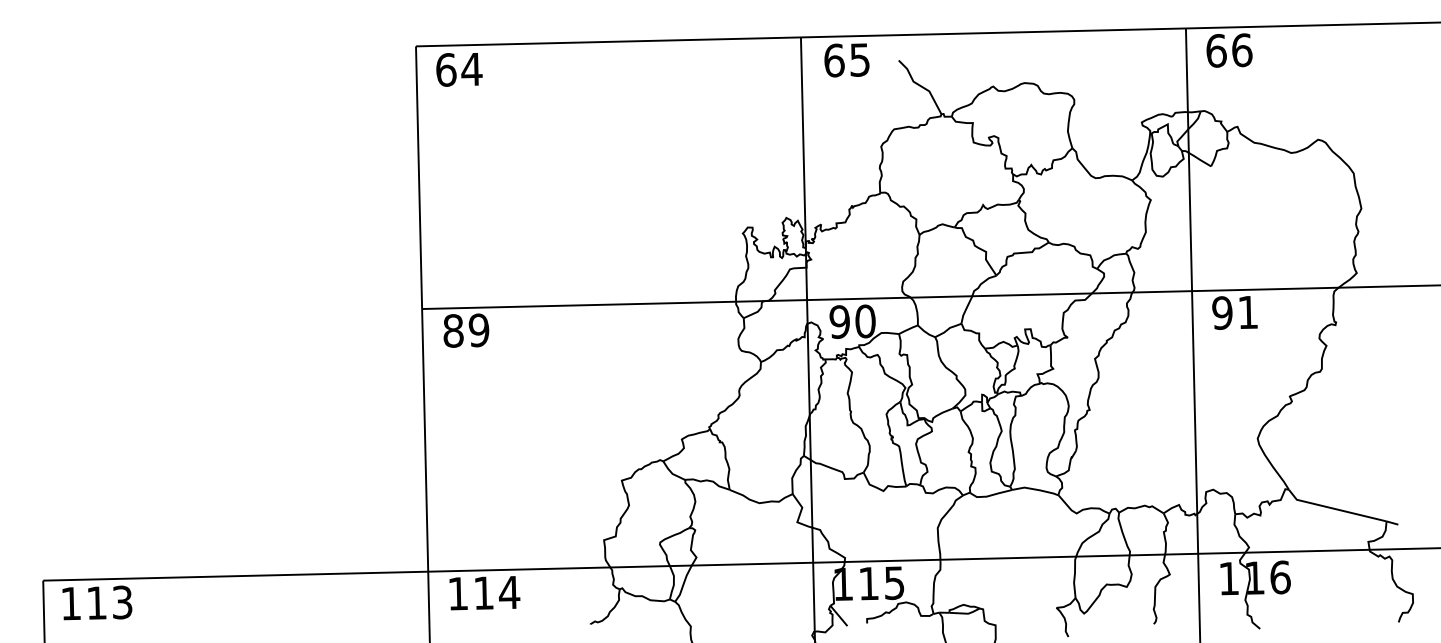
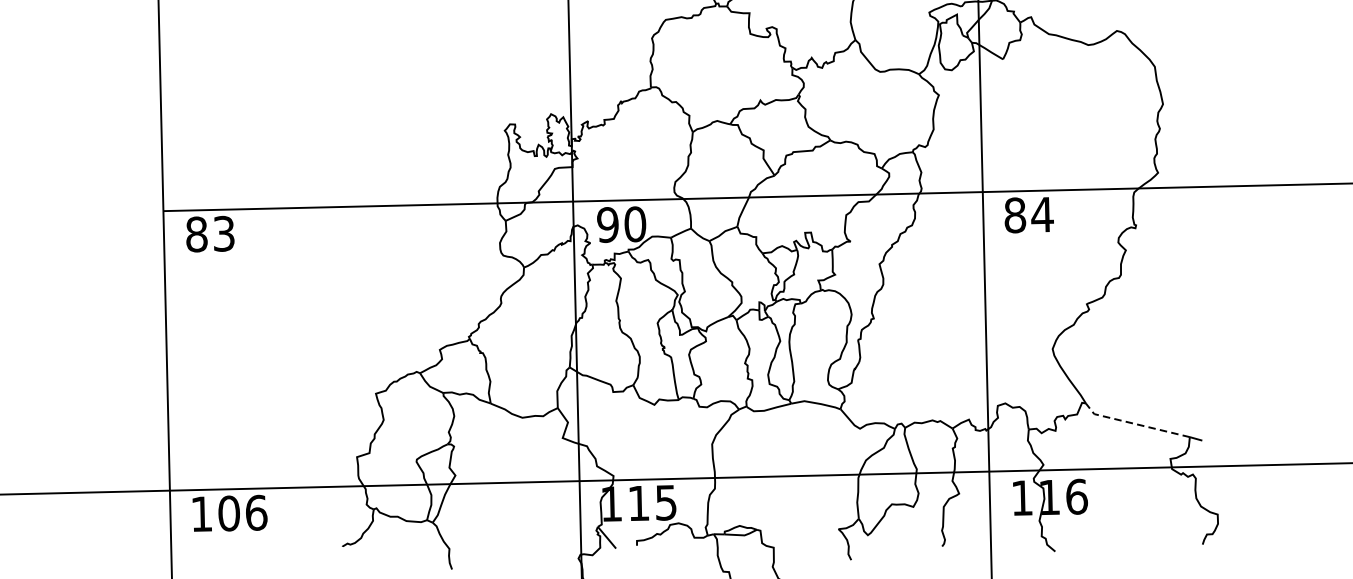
text: (1235, 312) -> (1029, 214), 91 -> 84
text: (478, 330) -> (223, 233), 89 -> 83
line: (1334, 508) -> (1134, 423), solid -> dashed
text: (496, 592) -> (242, 512), 114 -> 106

